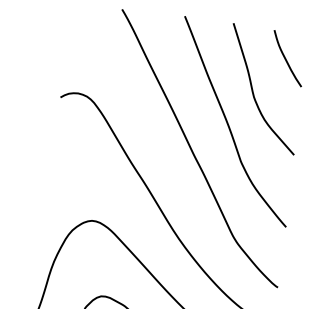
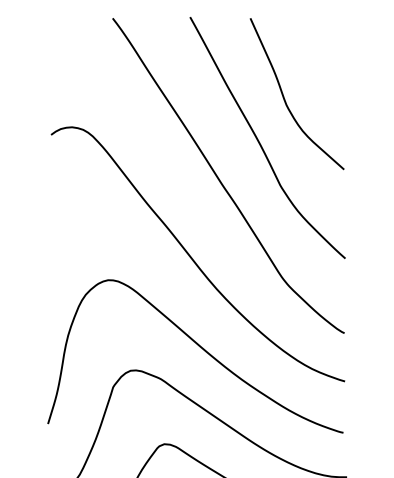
curve: (285, 57) -> (319, 52), removed

